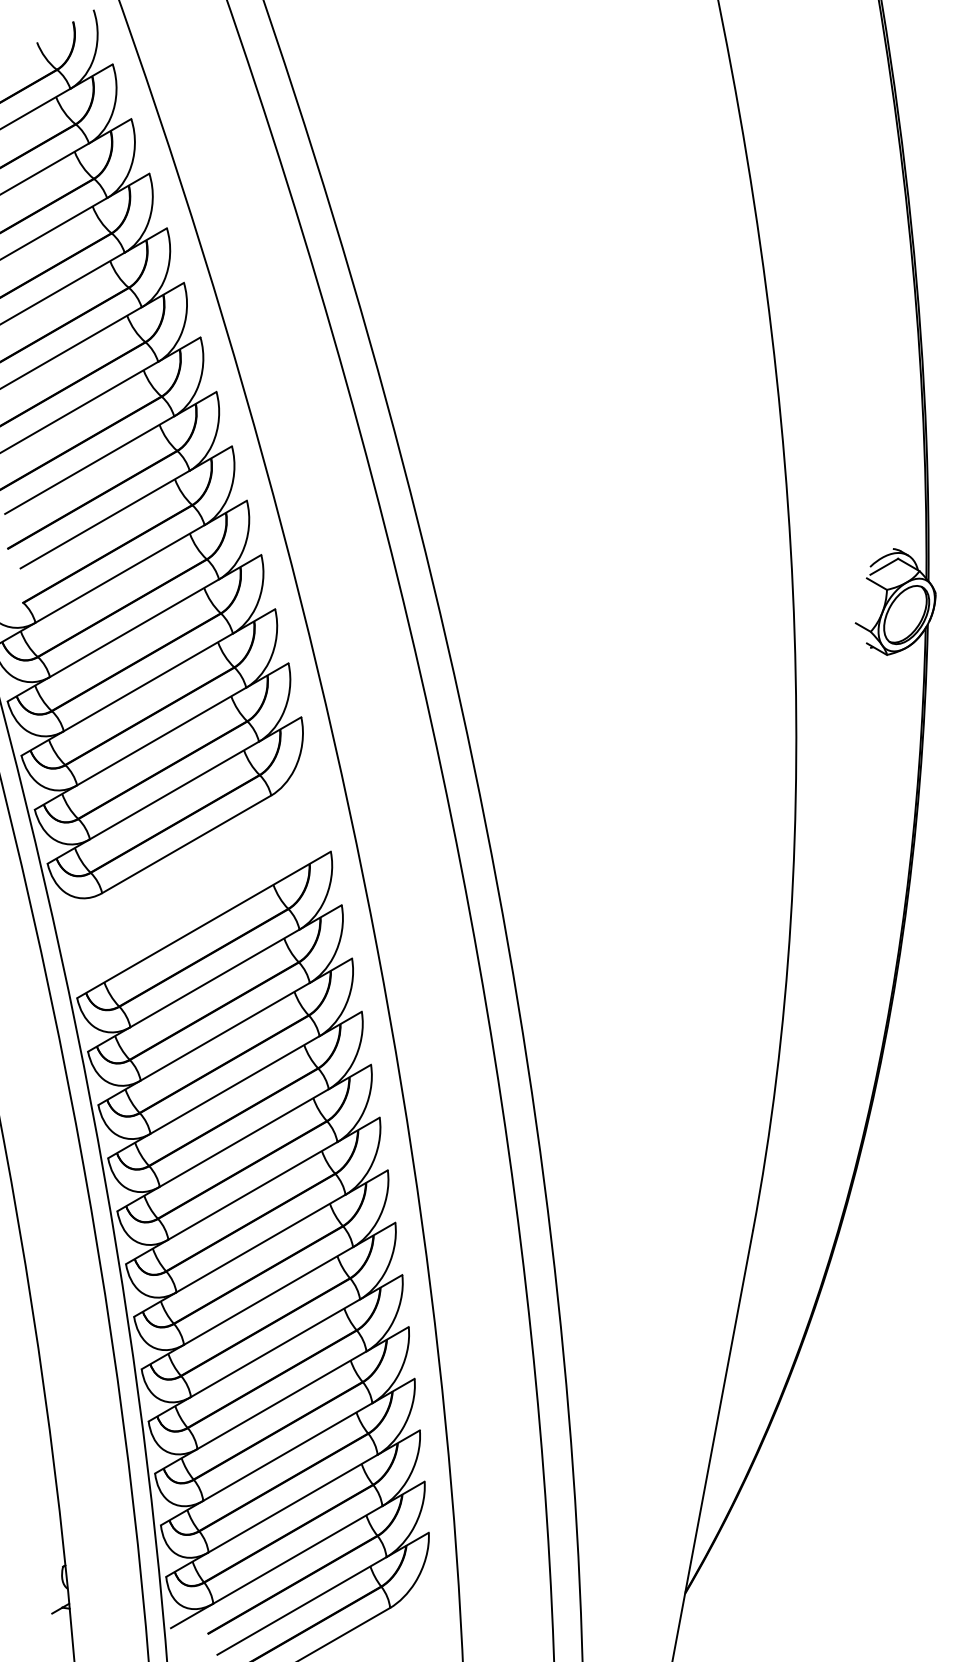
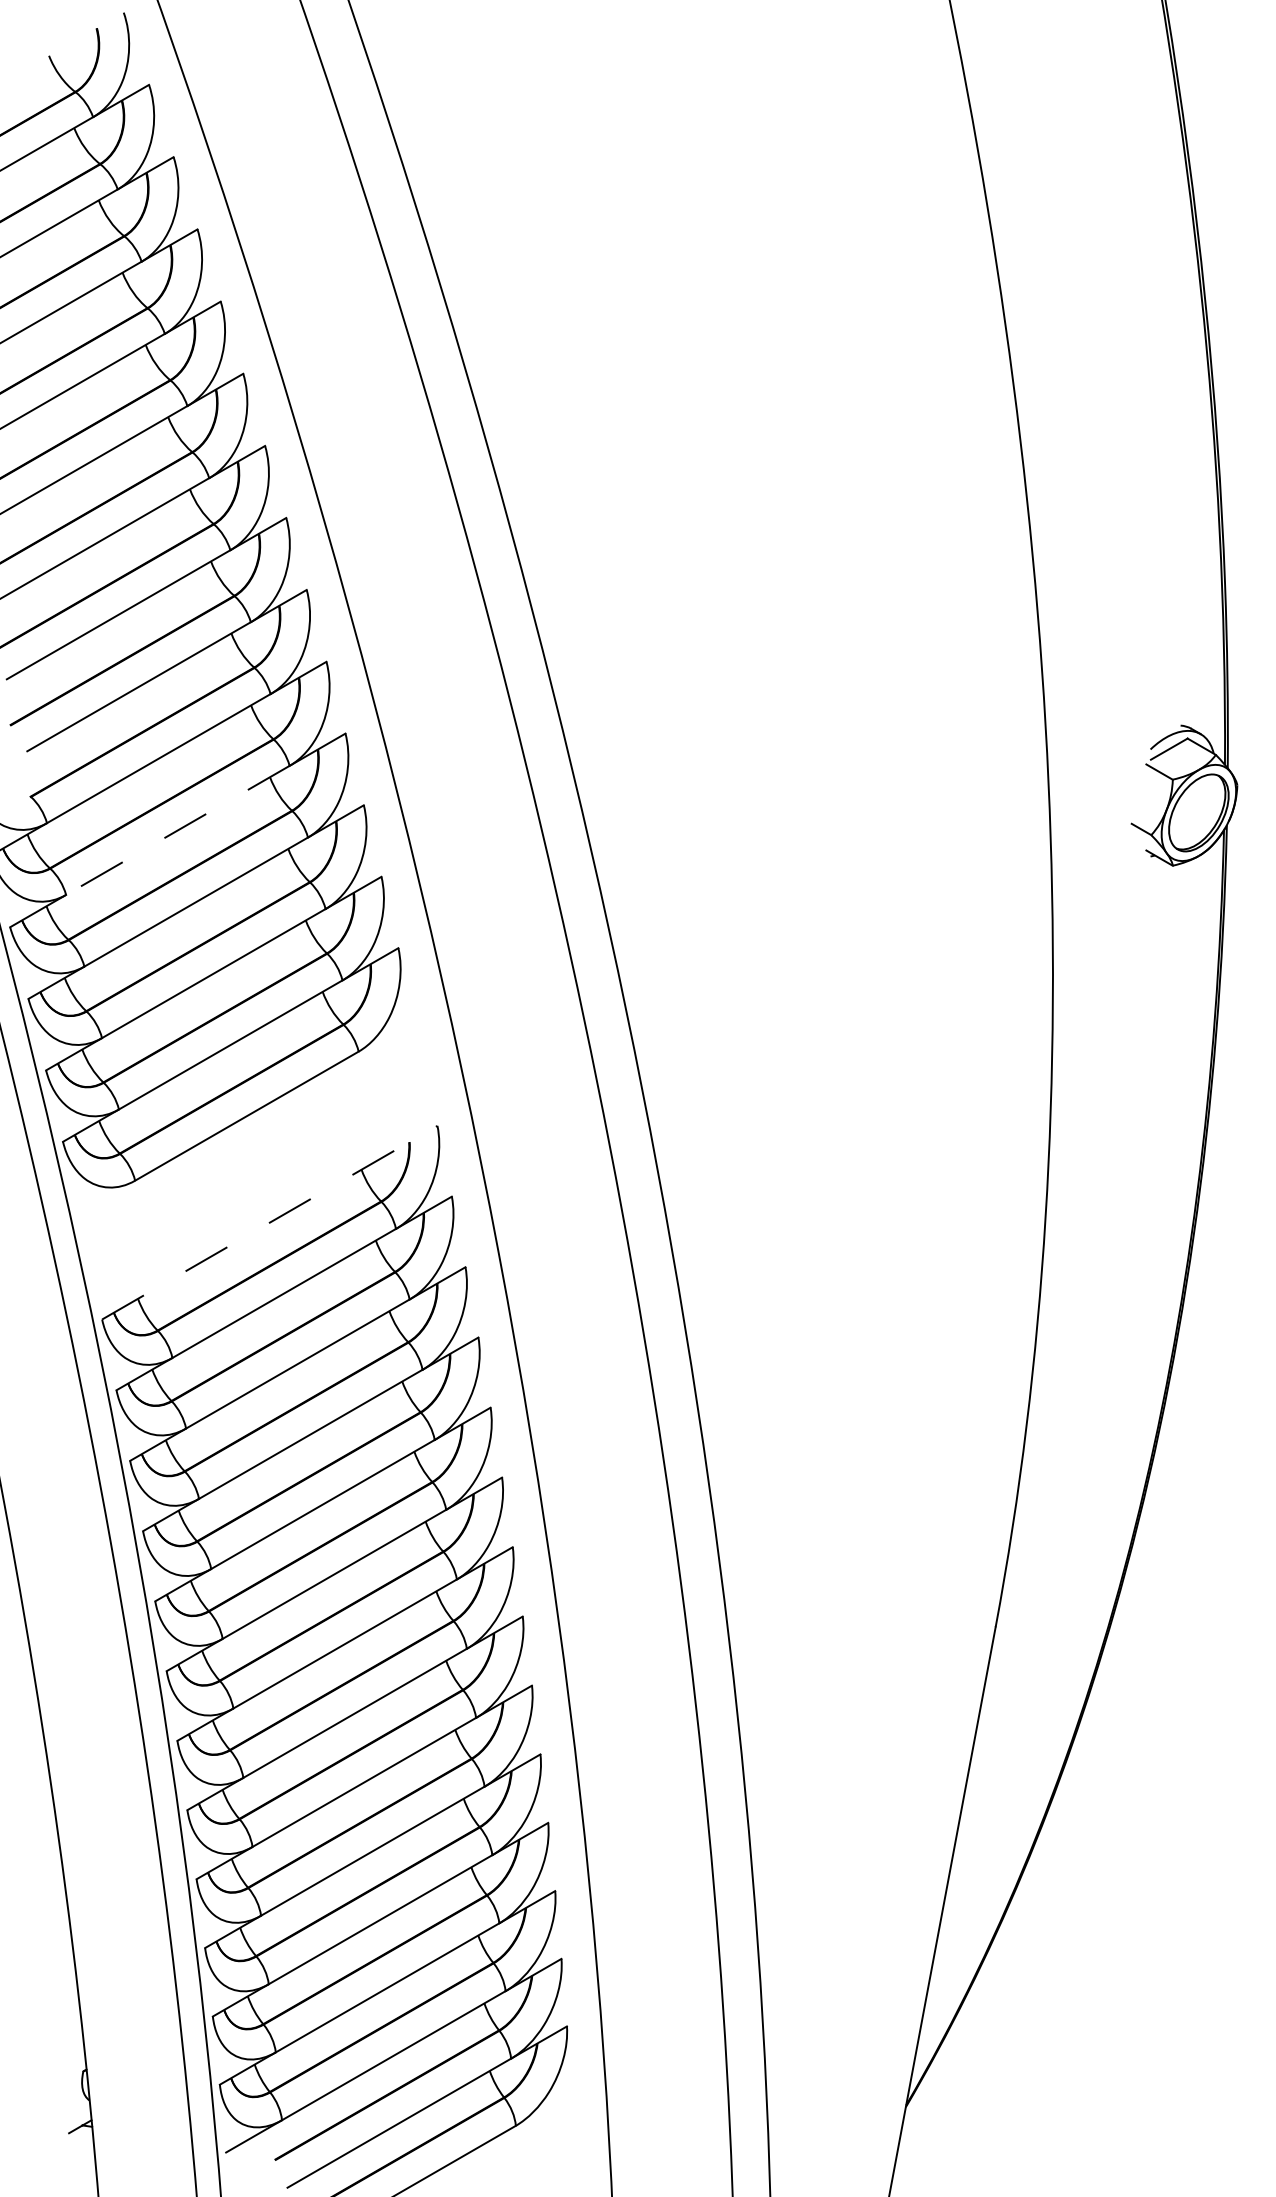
line: (134, 628) -> (177, 830), solid -> dashed
line: (203, 924) -> (269, 1222), solid -> dashed

